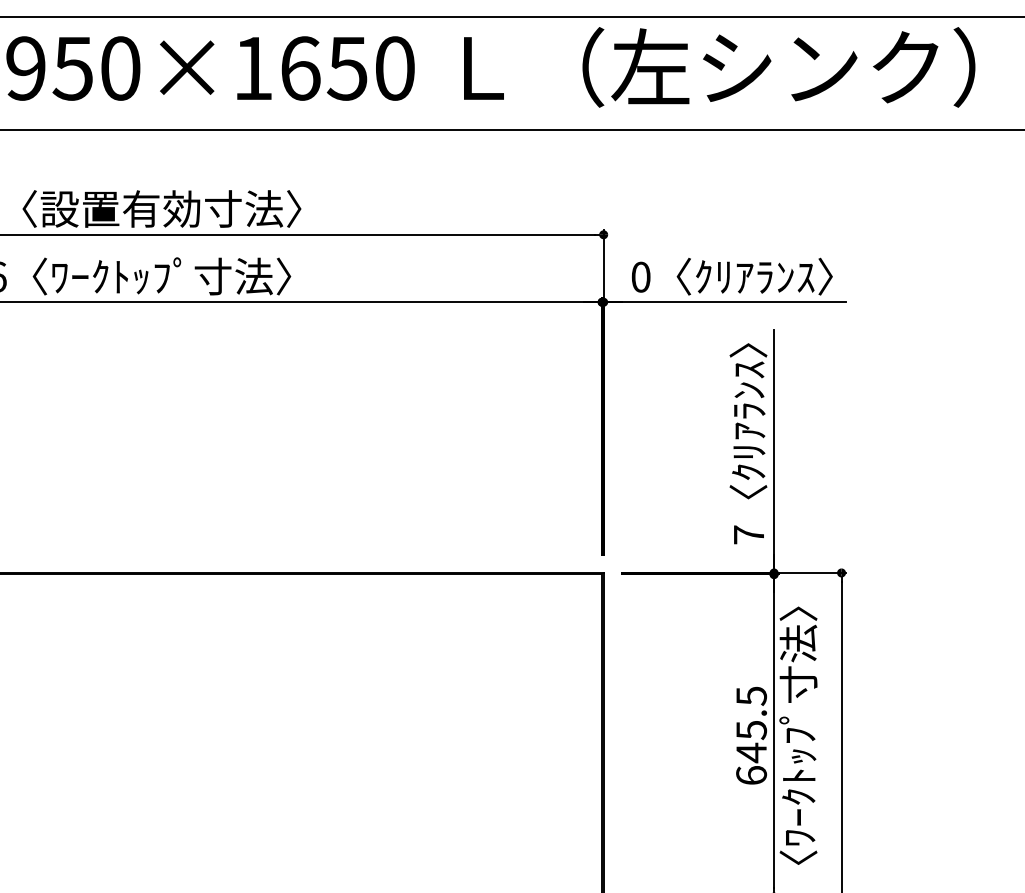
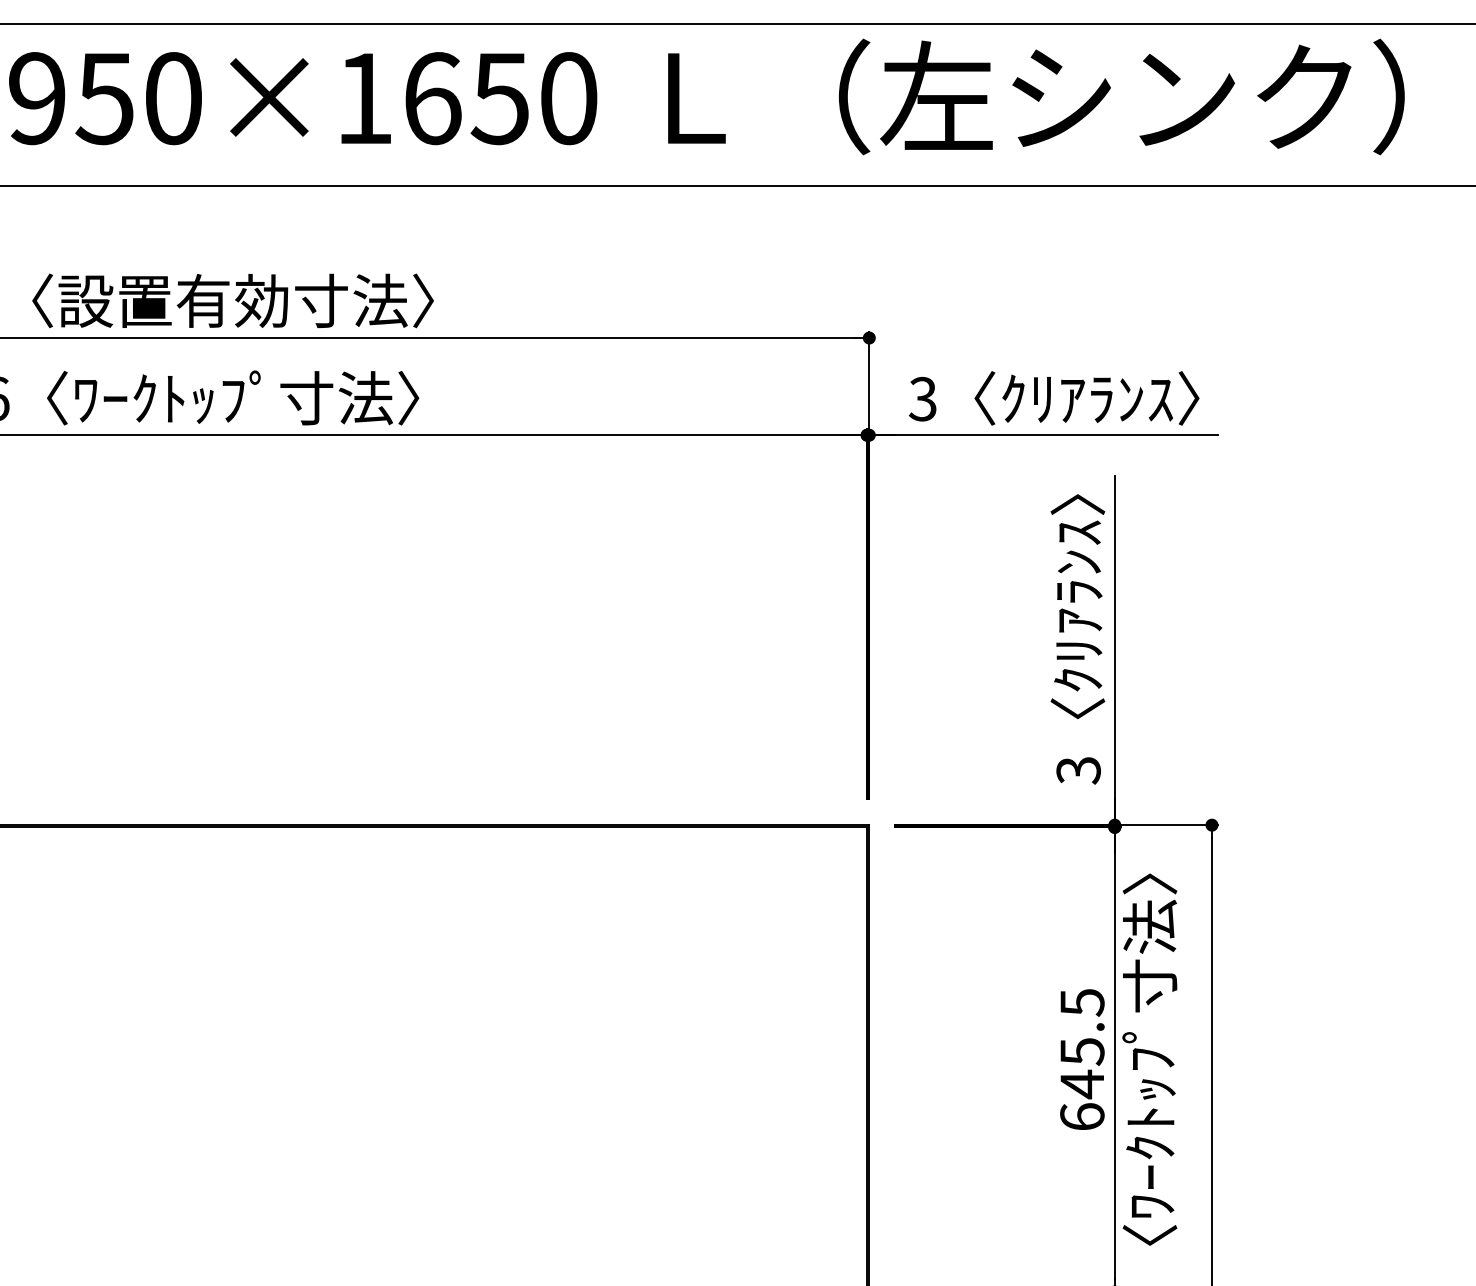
text: (640, 276) -> (922, 398), 0 -> 3
text: (748, 534) -> (1077, 769), 7 -> 3

